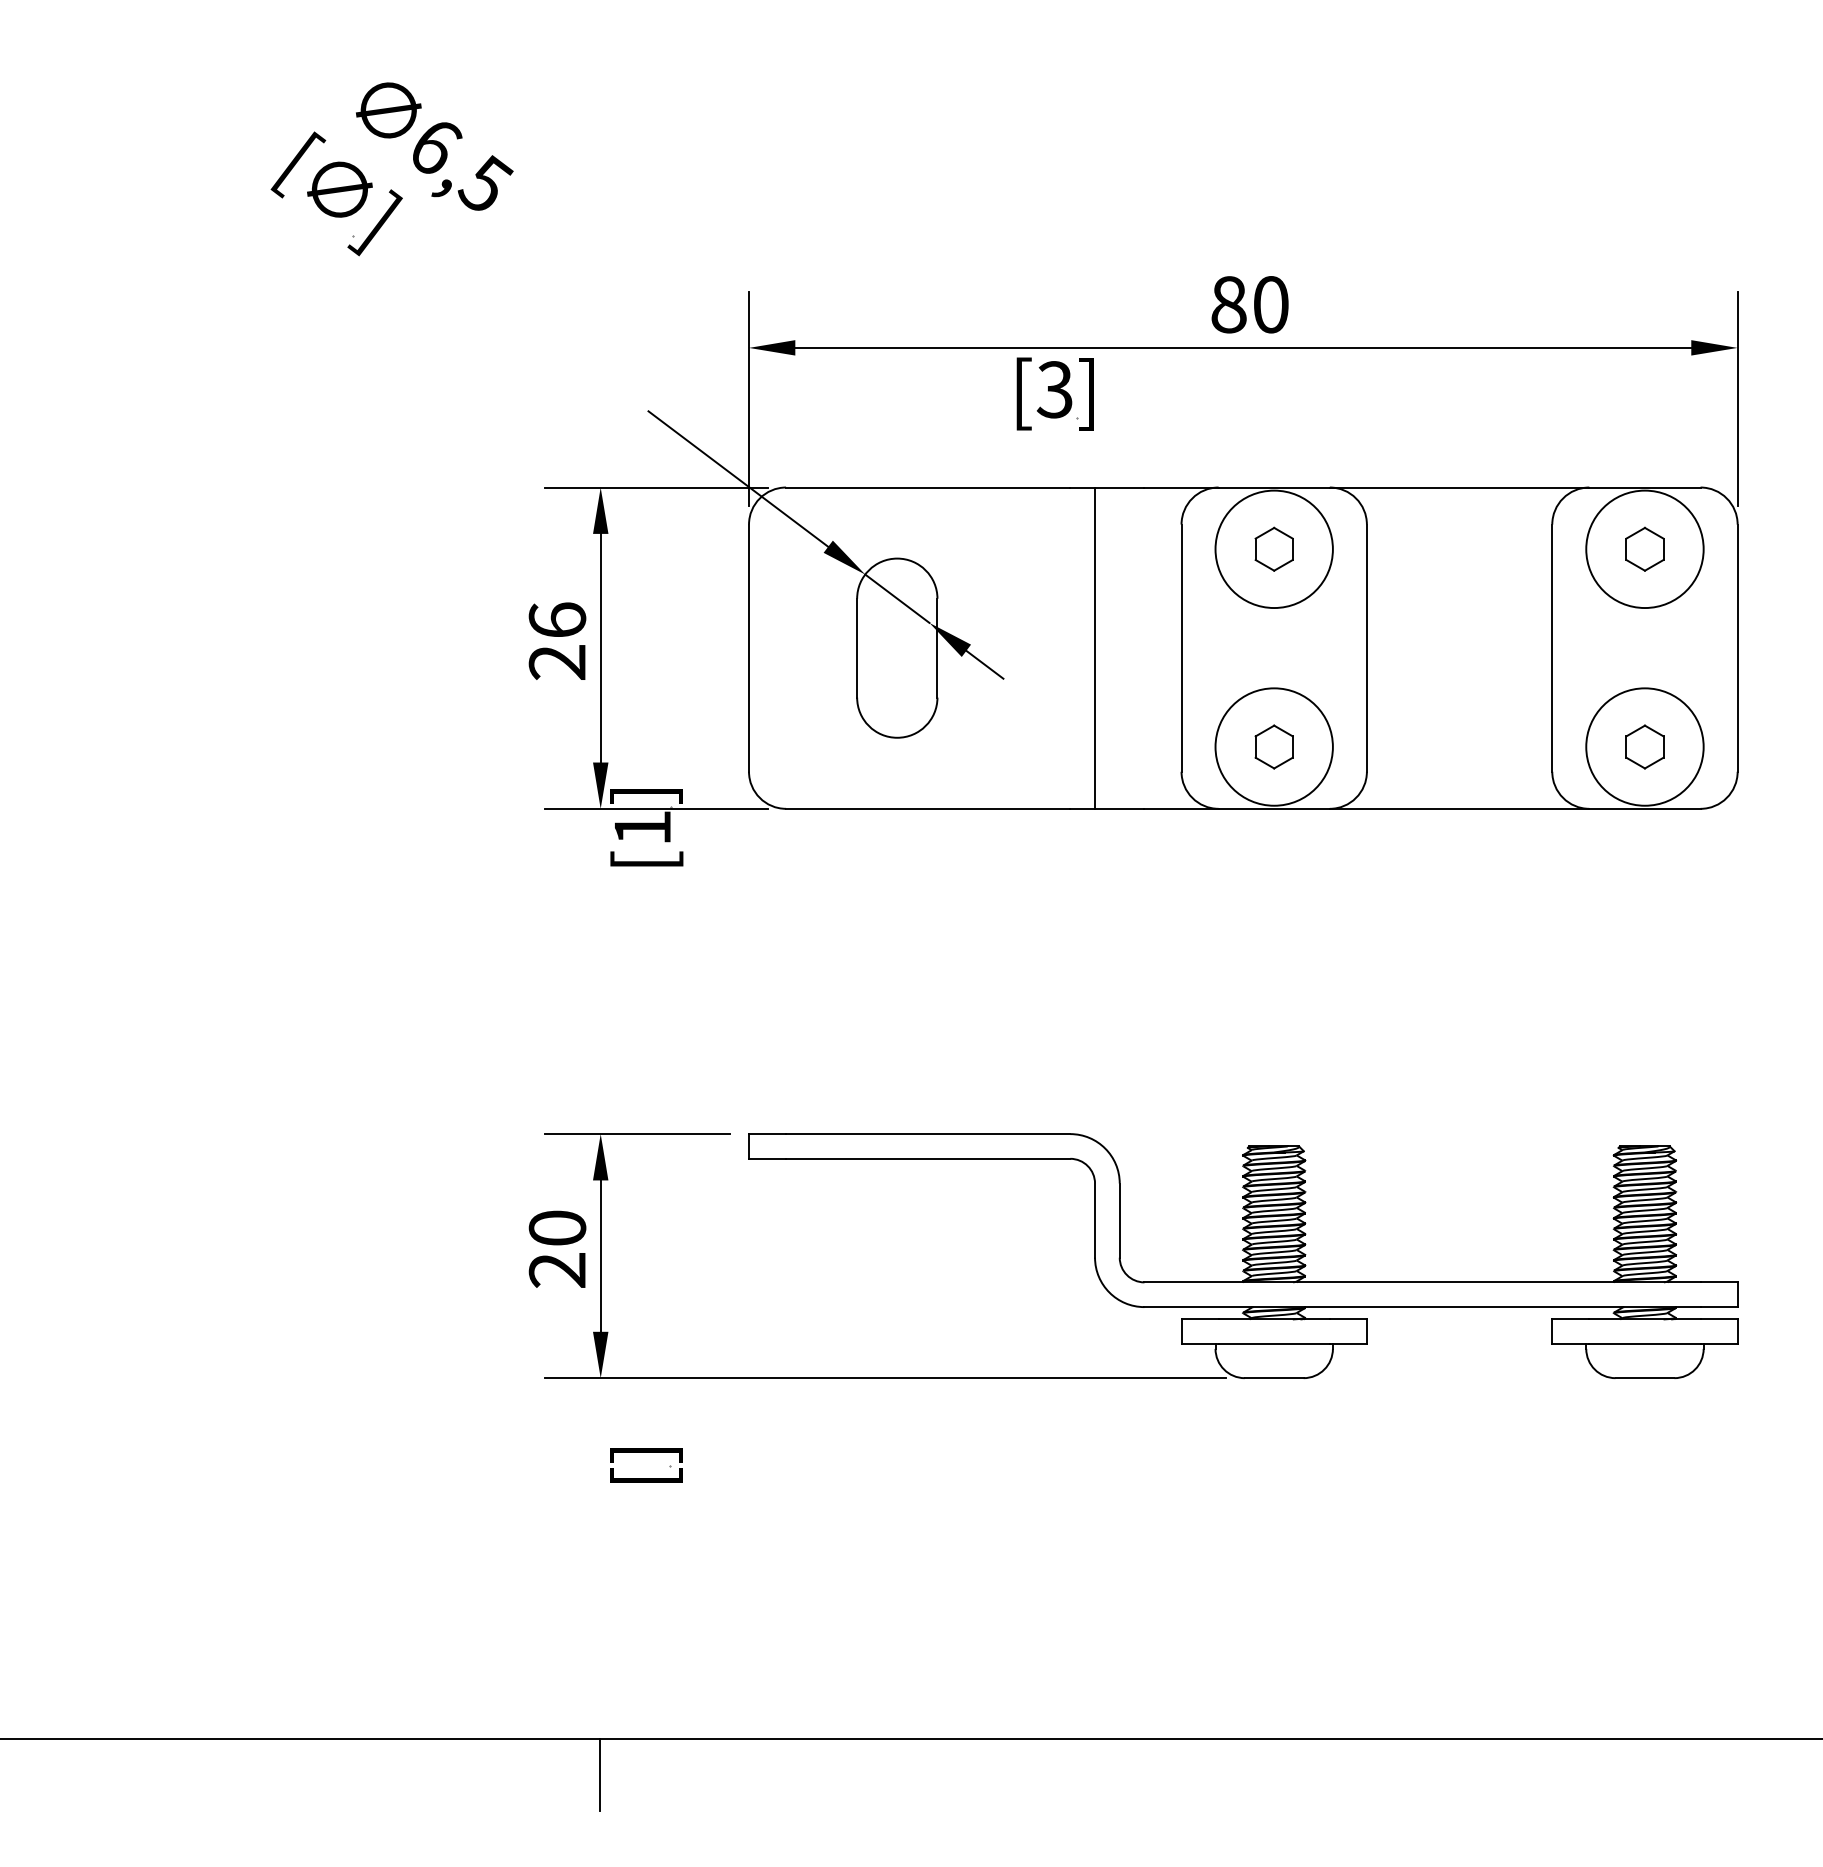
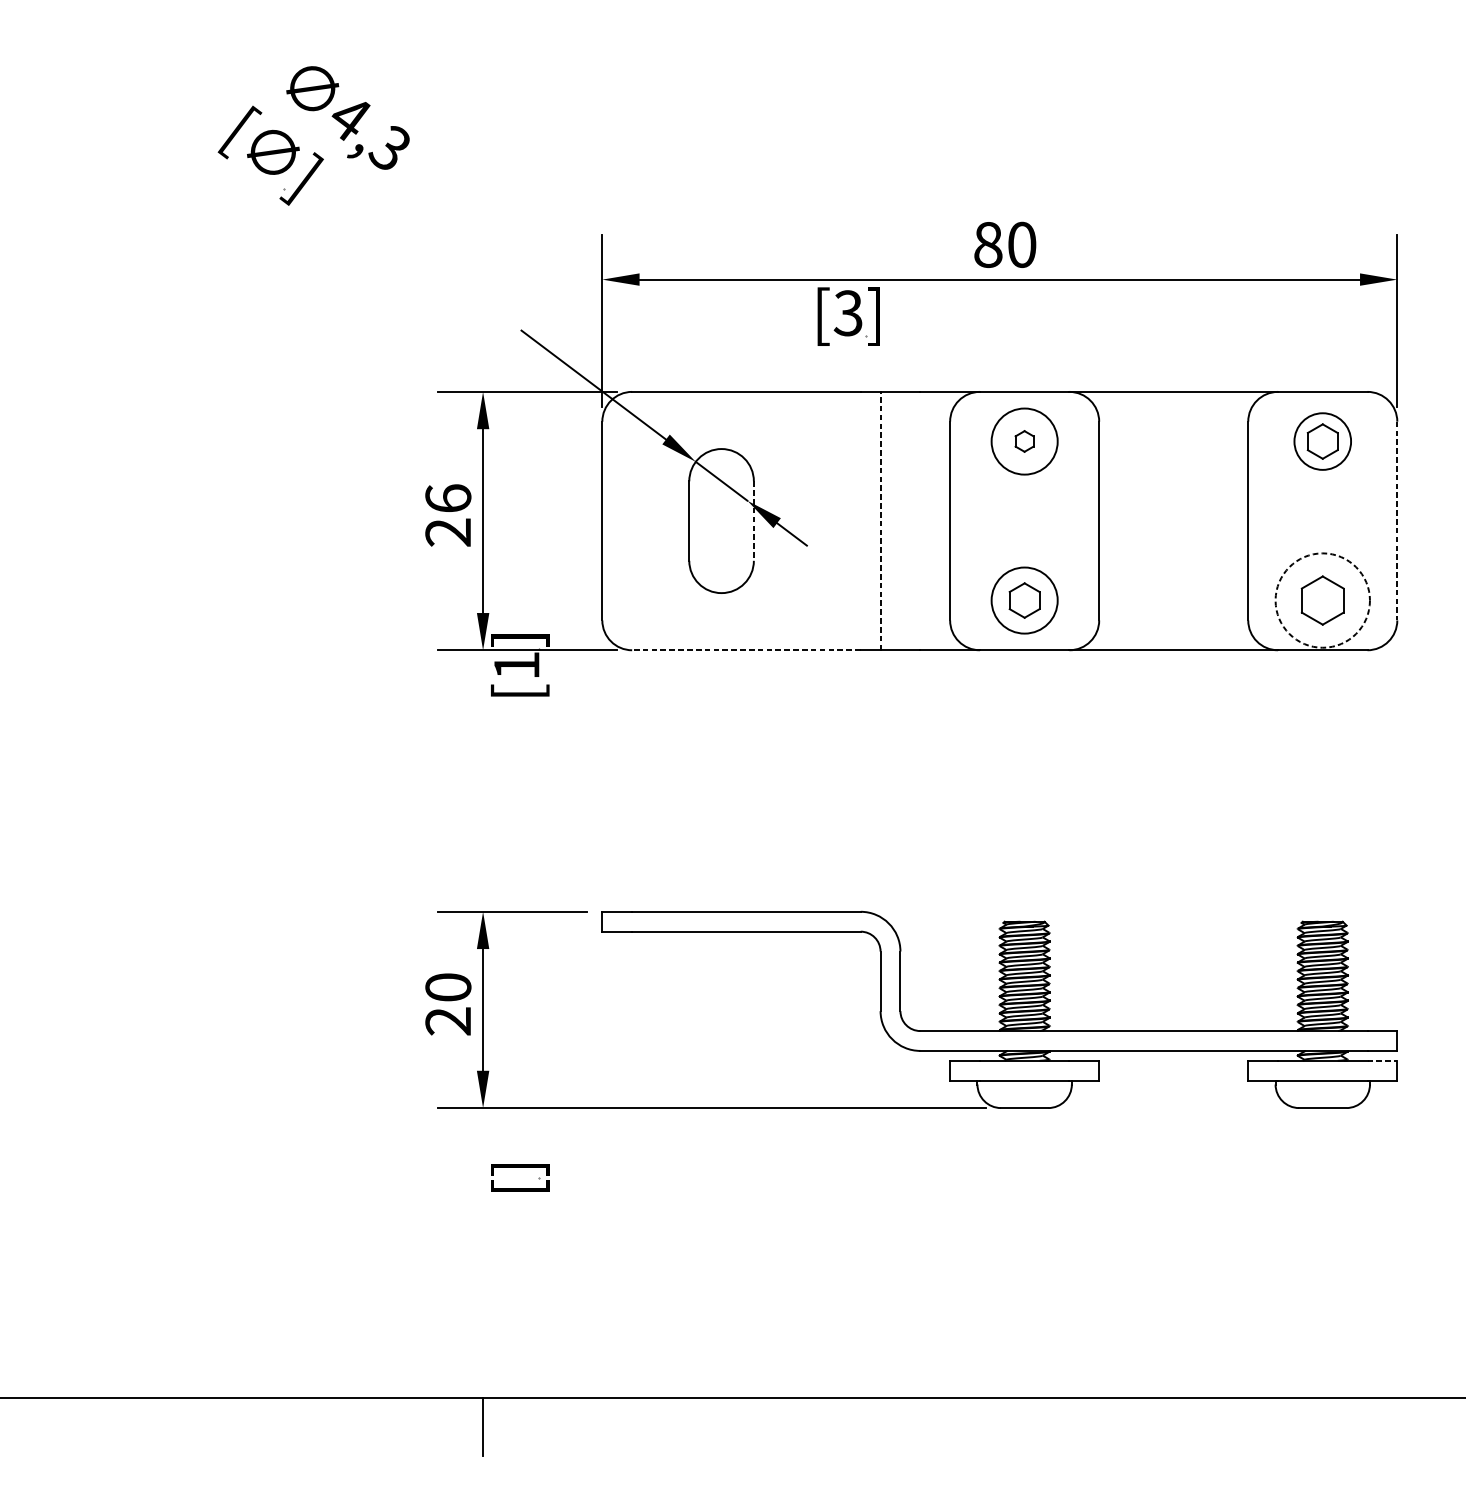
text: (462, 166) -> (371, 133), 6,5 -> 4,3
part: (1273, 548) -> (1024, 440), size x0.6
circle: (1273, 549) -> (1024, 441), size x0.7
circle: (1644, 549) -> (1322, 441), size x0.6
line: (937, 648) -> (753, 521), solid -> dashed
line: (1095, 648) -> (880, 521), solid -> dashed
line: (1737, 648) -> (1397, 521), solid -> dashed
circle: (1273, 746) -> (1024, 600), size x0.7
circle: (1644, 746) -> (1322, 600), solid -> dashed
part: (1644, 746) -> (1322, 600), size x1.4
line: (927, 808) -> (745, 649), solid -> dashed
line: (1719, 1319) -> (1382, 1060), solid -> dashed

